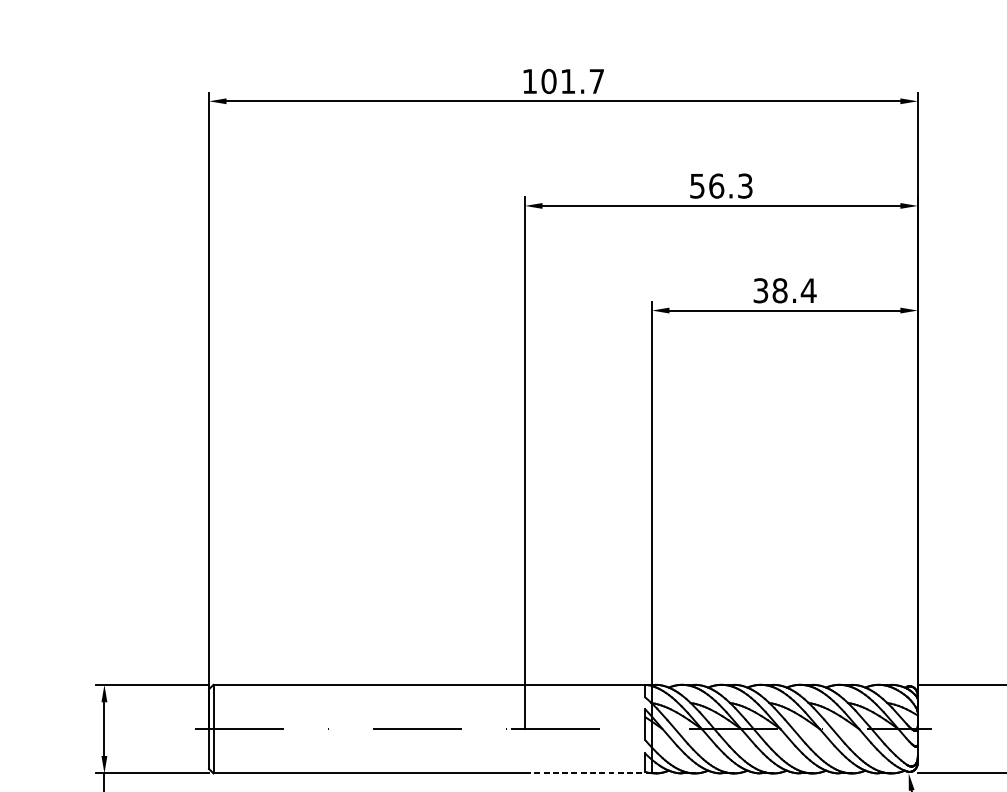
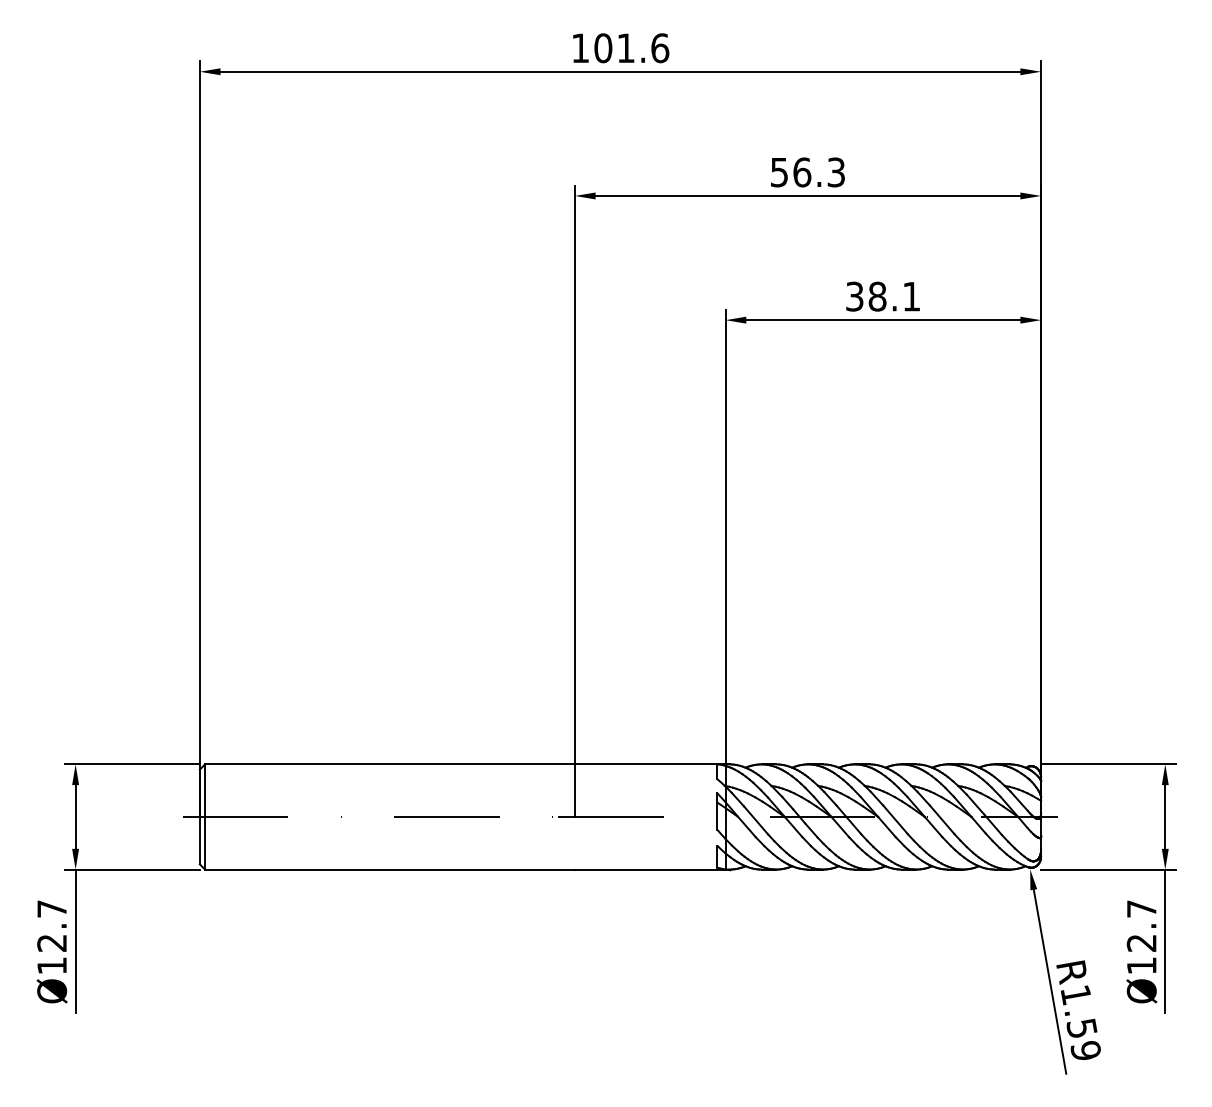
text: (597, 81) -> (660, 48), 101.7 -> 101.6
text: (808, 290) -> (911, 296), 38.4 -> 38.1
line: (588, 773) -> (650, 869), dashed -> solid

